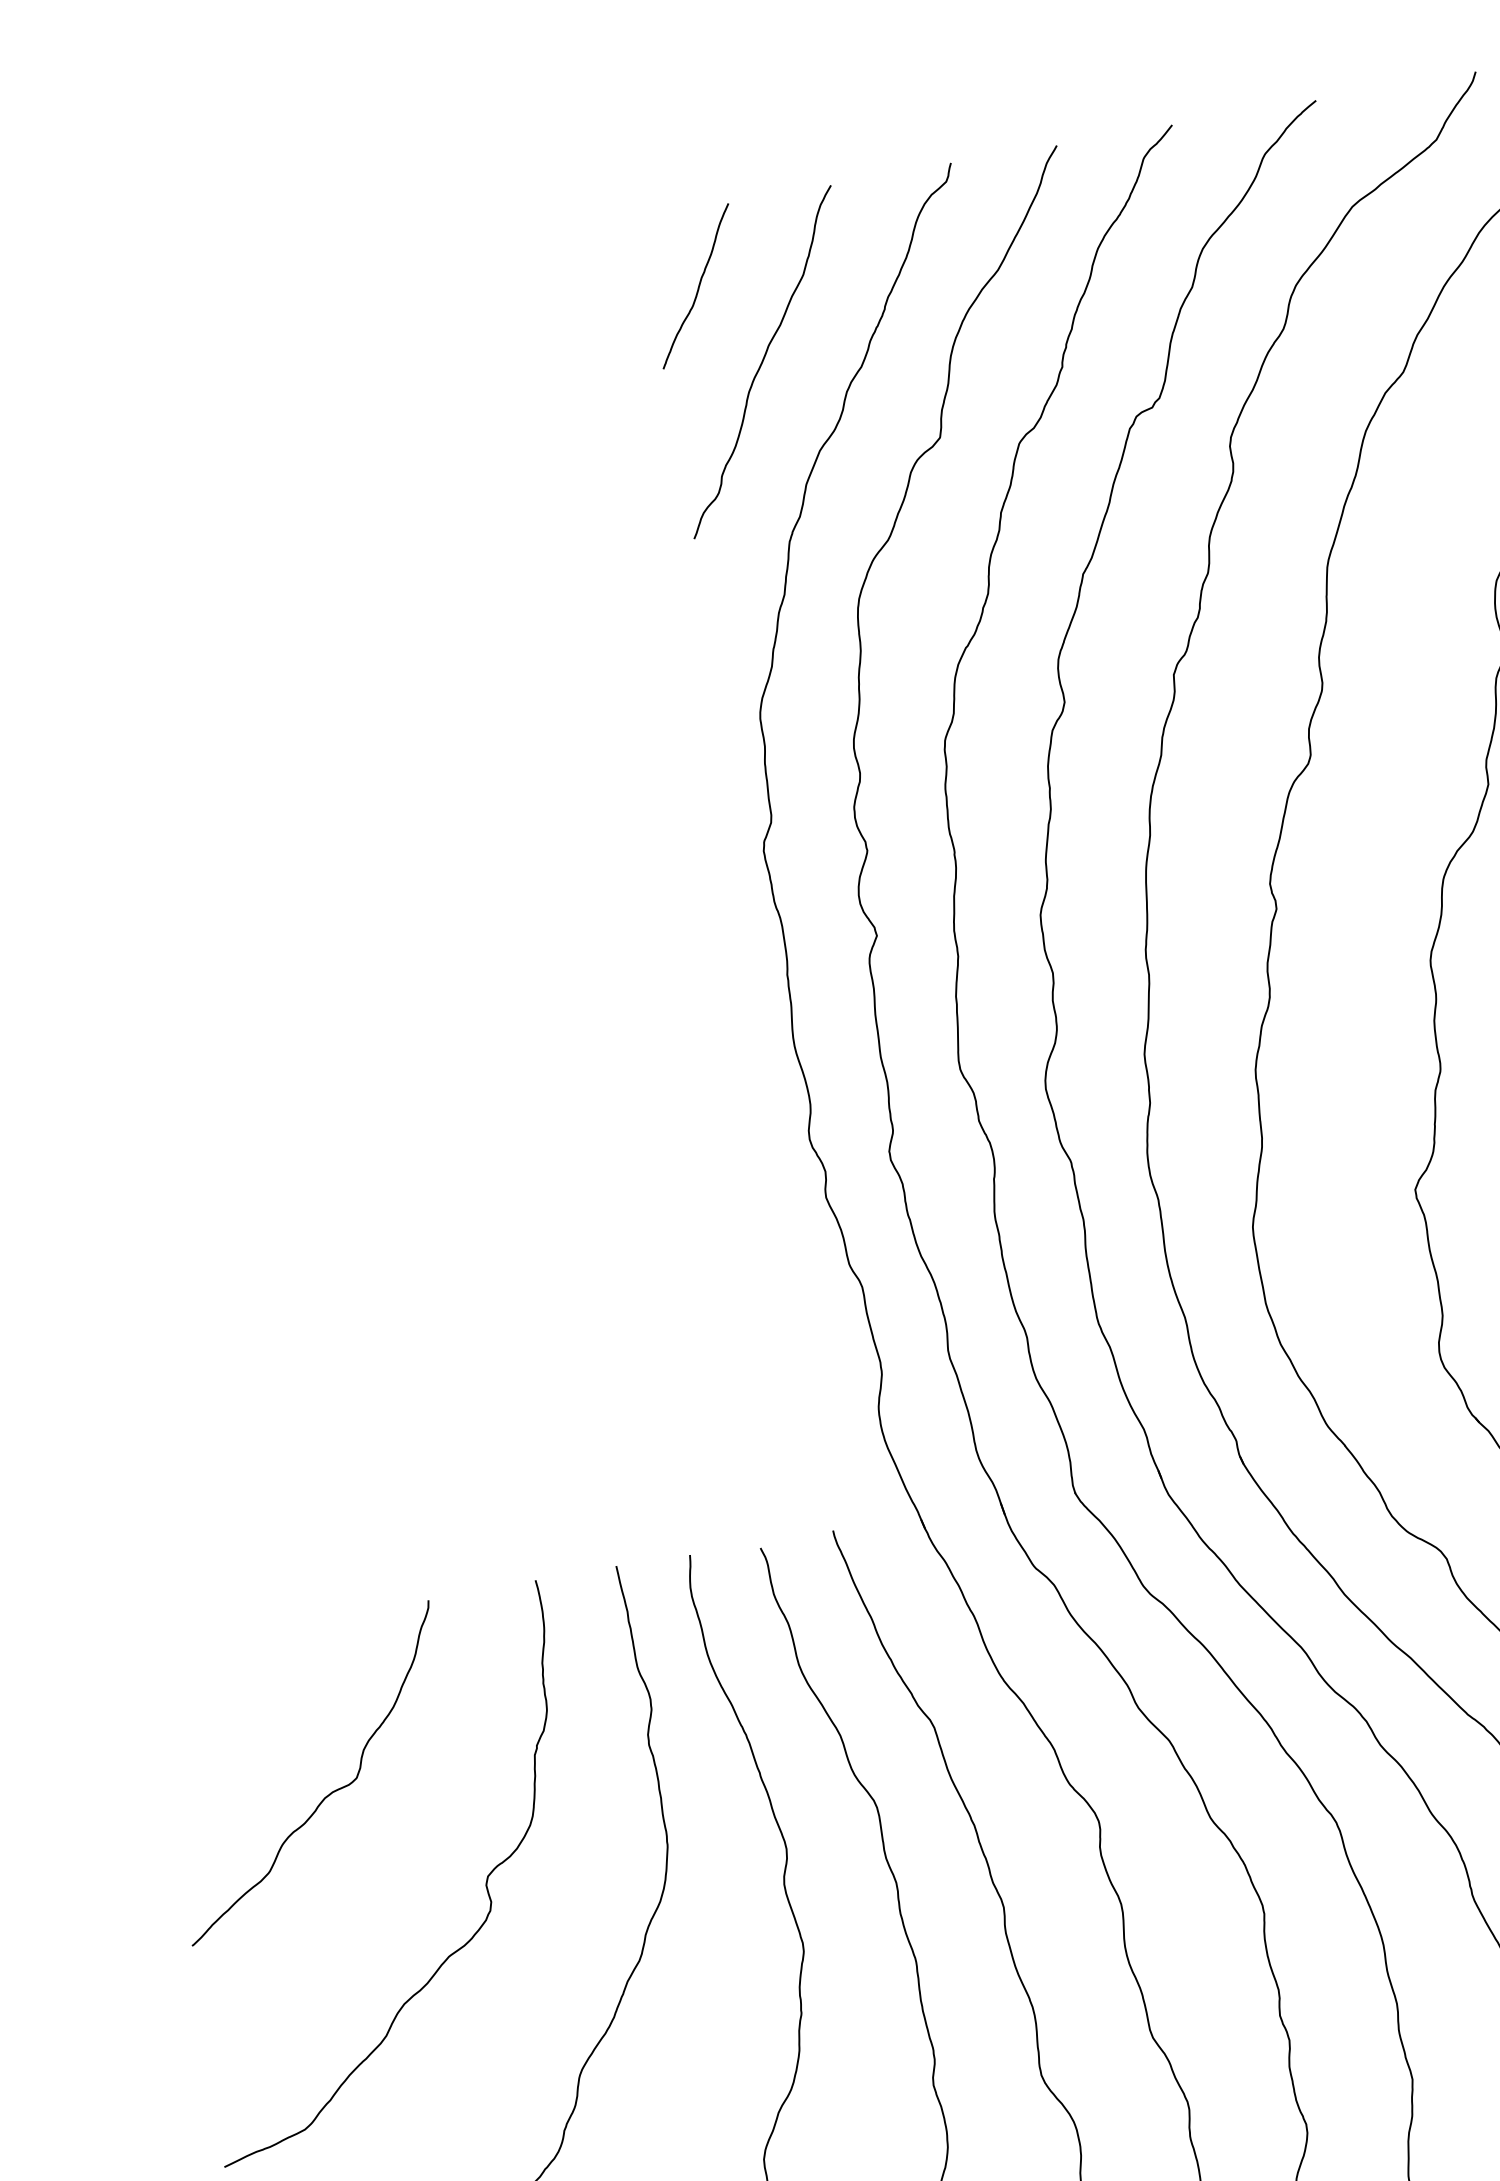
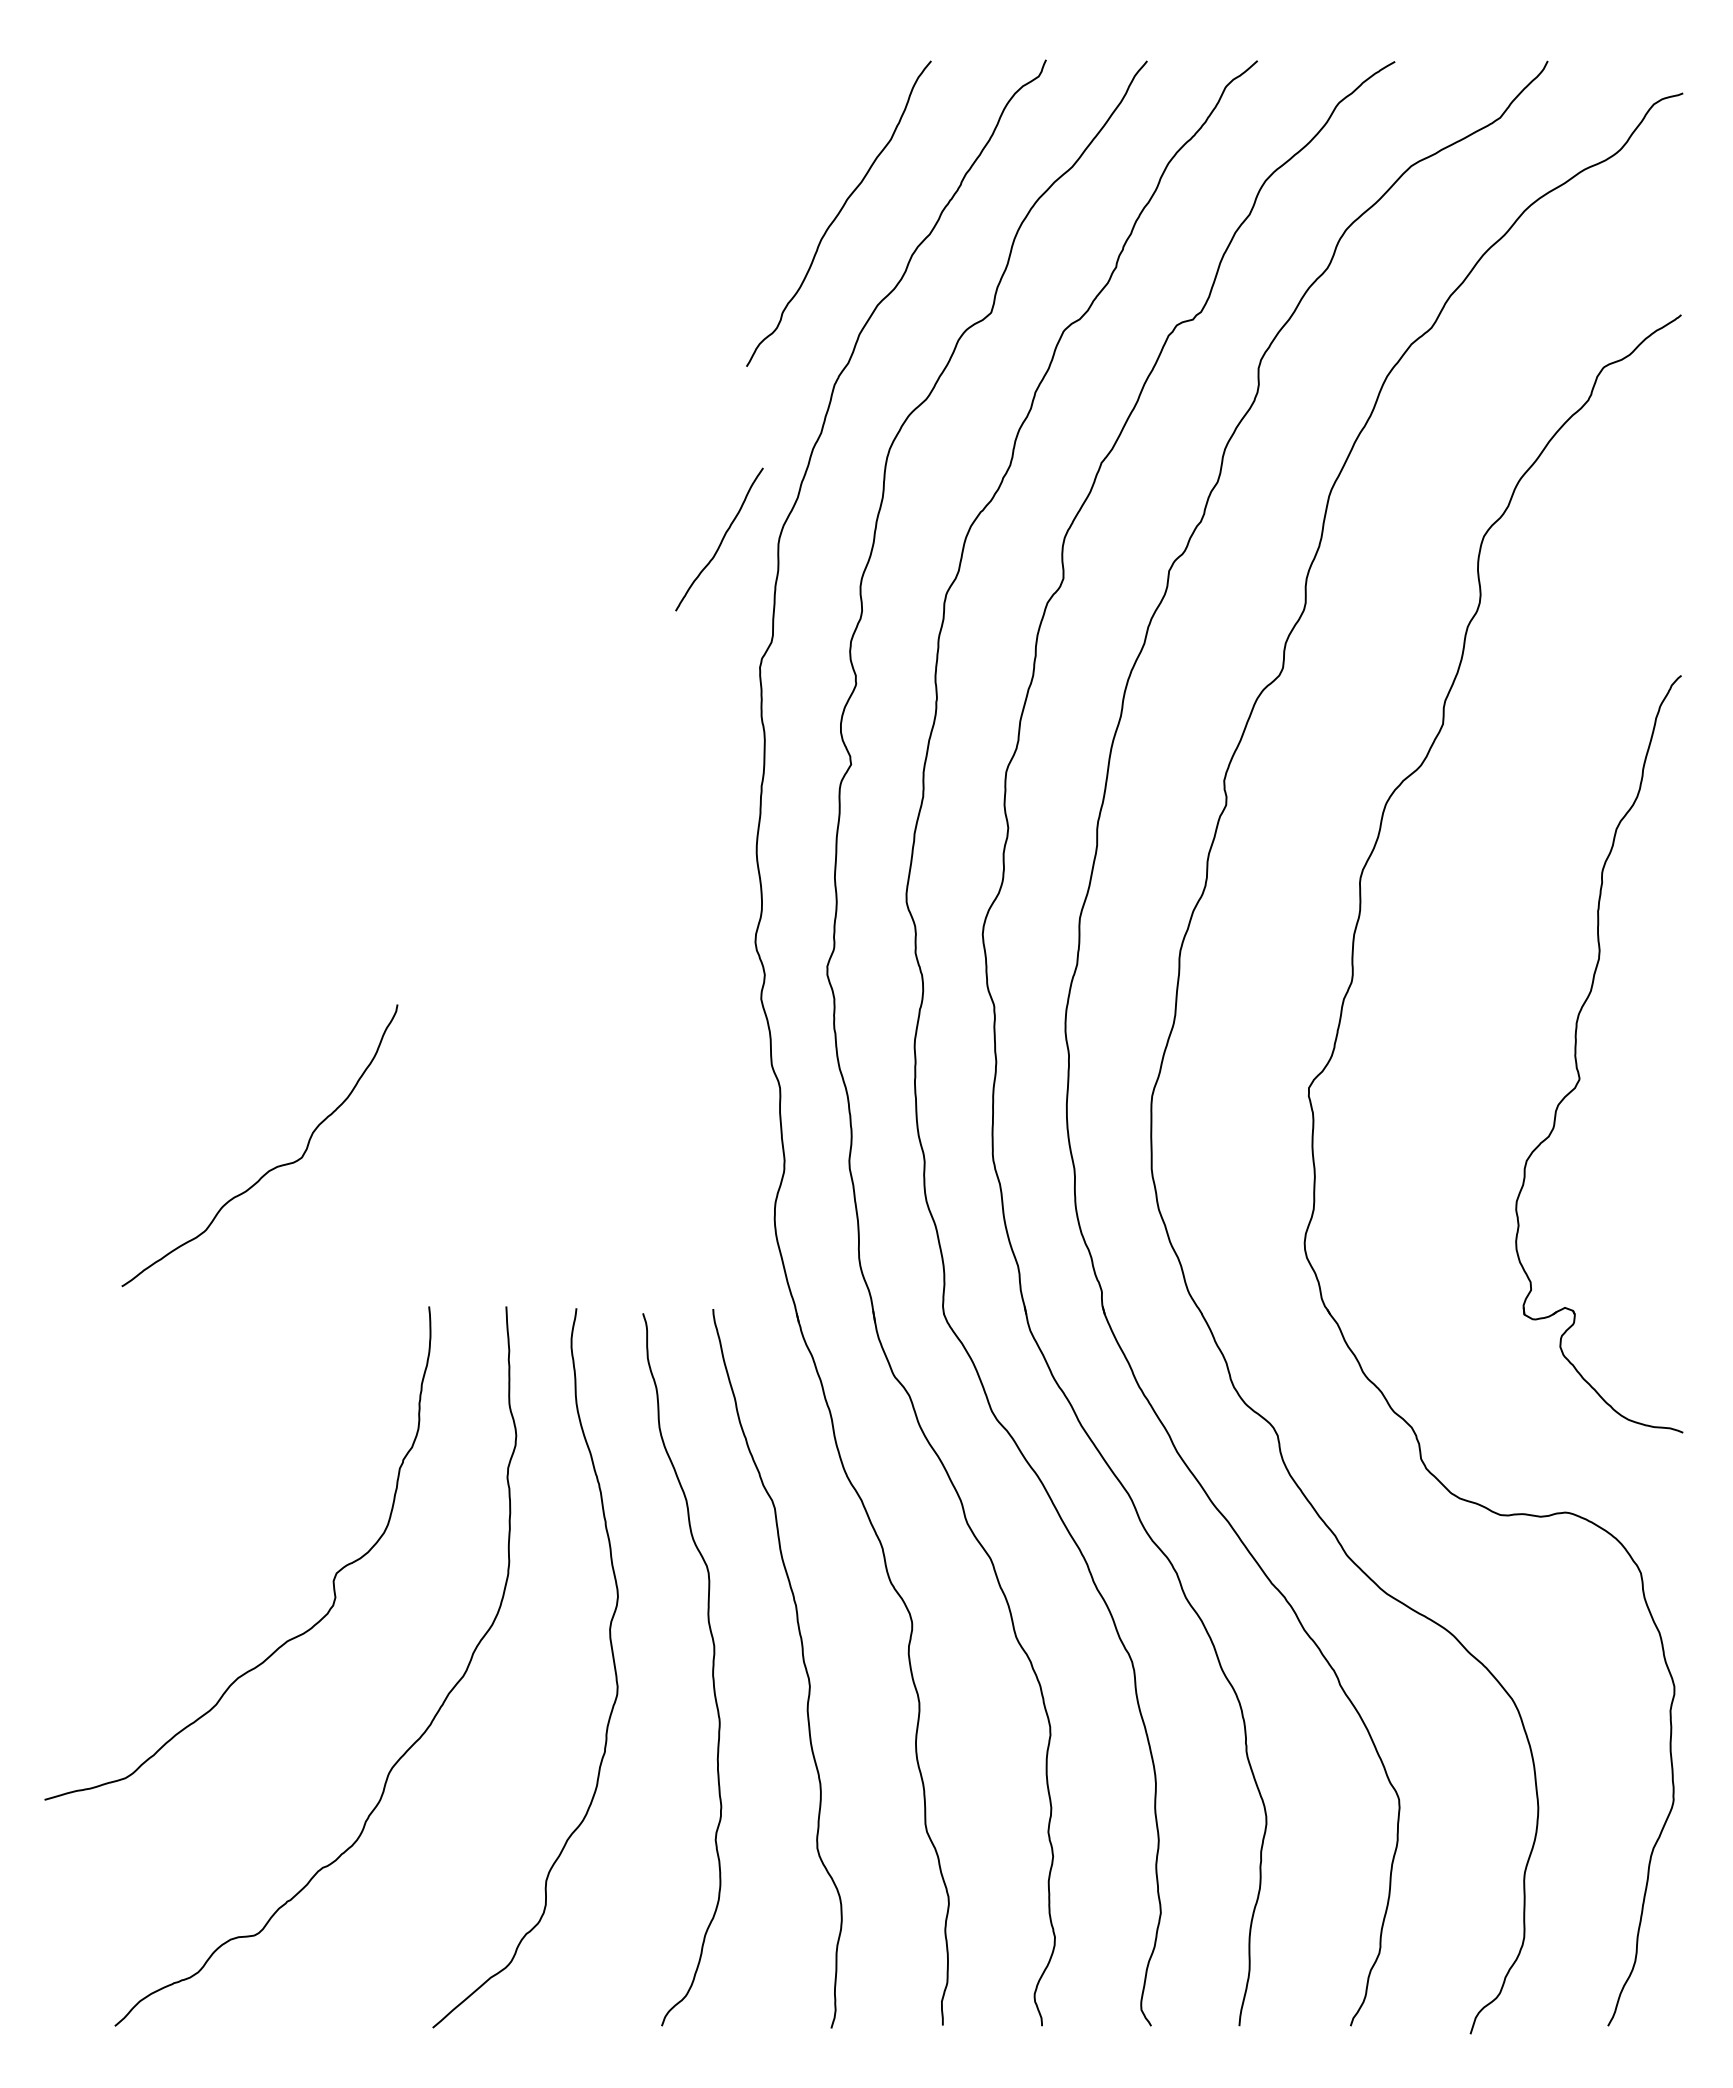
curve: (698, 285) -> (721, 539), moved
curve: (326, 1795) -> (271, 1168), moved

